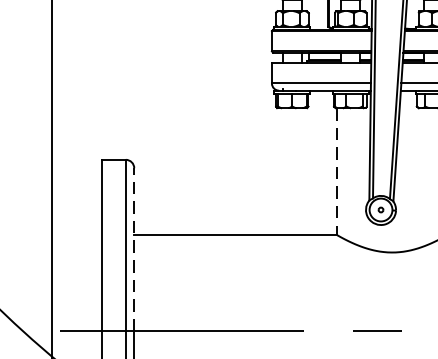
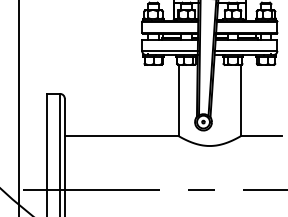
line: (336, 171) -> (178, 100), dashed -> solid
line: (133, 249) -> (64, 144), dashed -> solid

